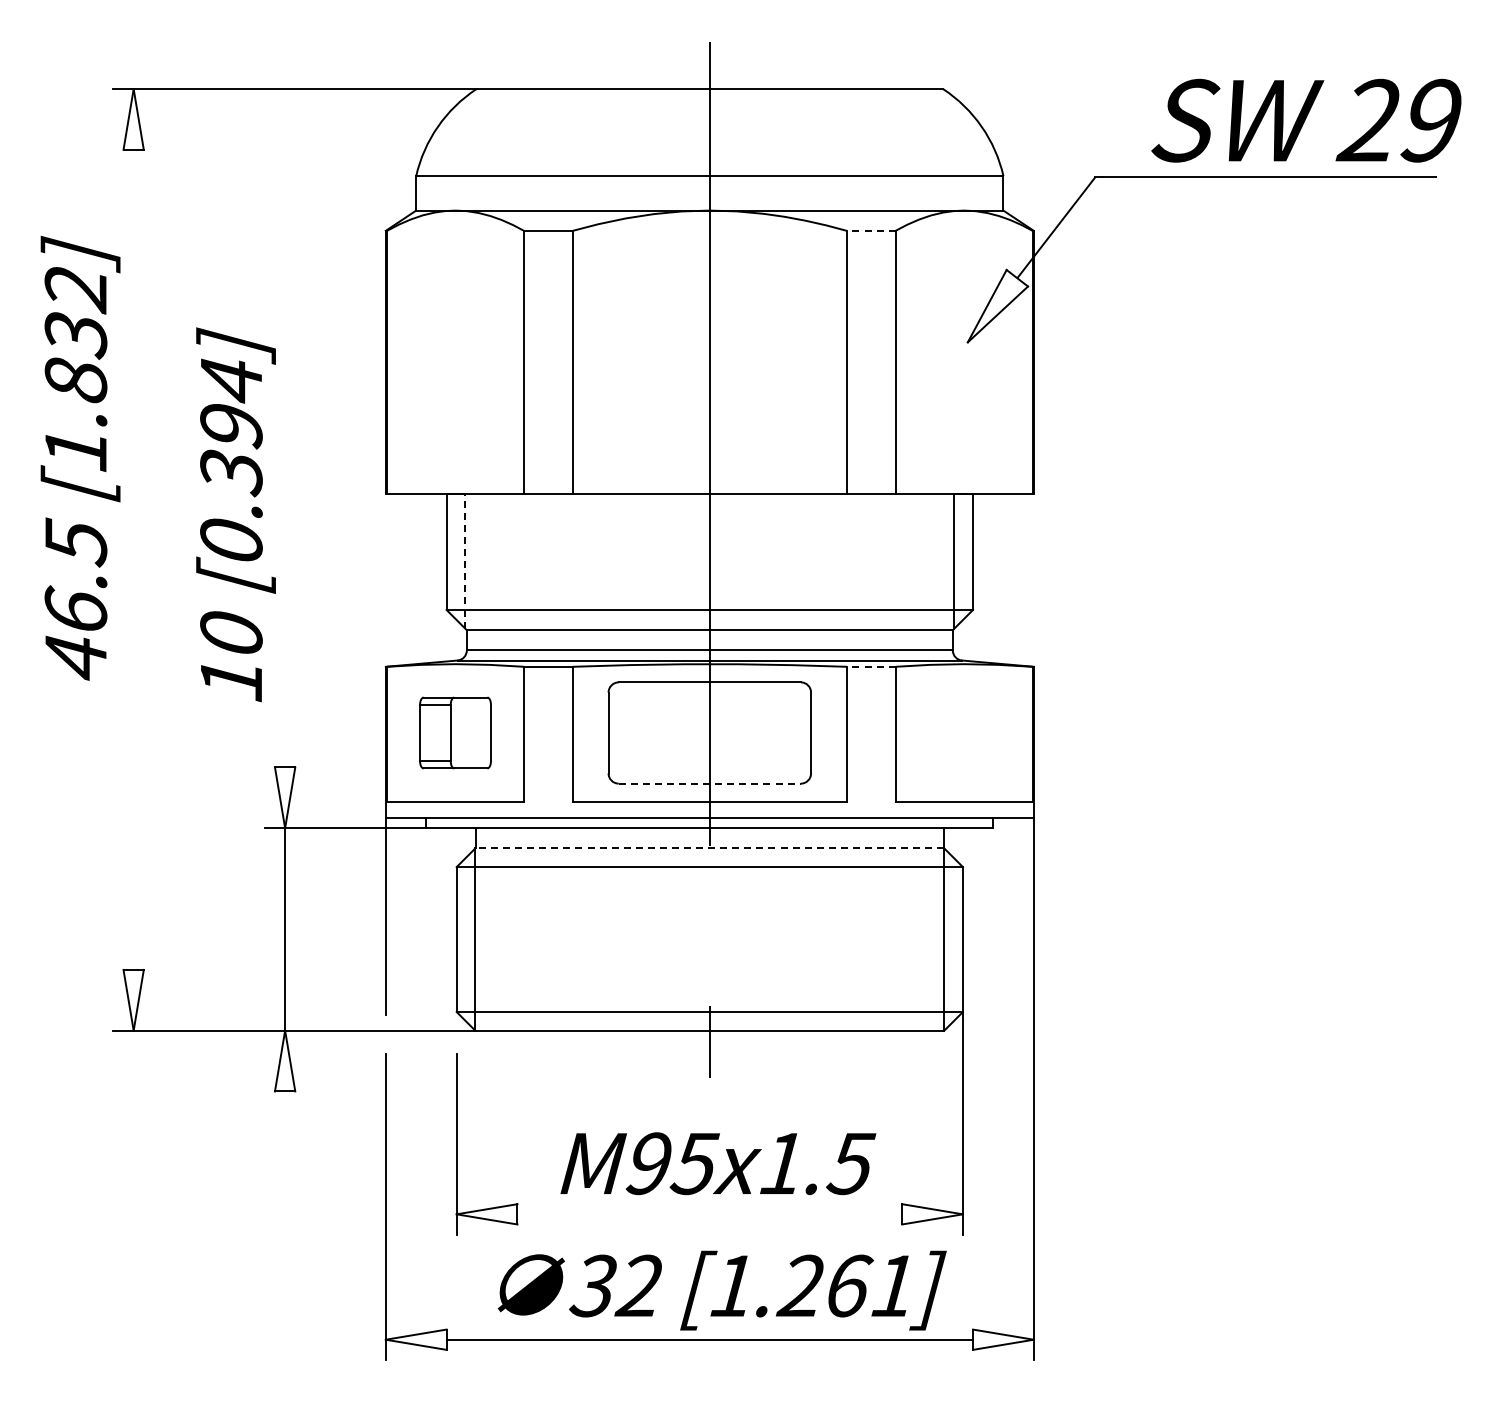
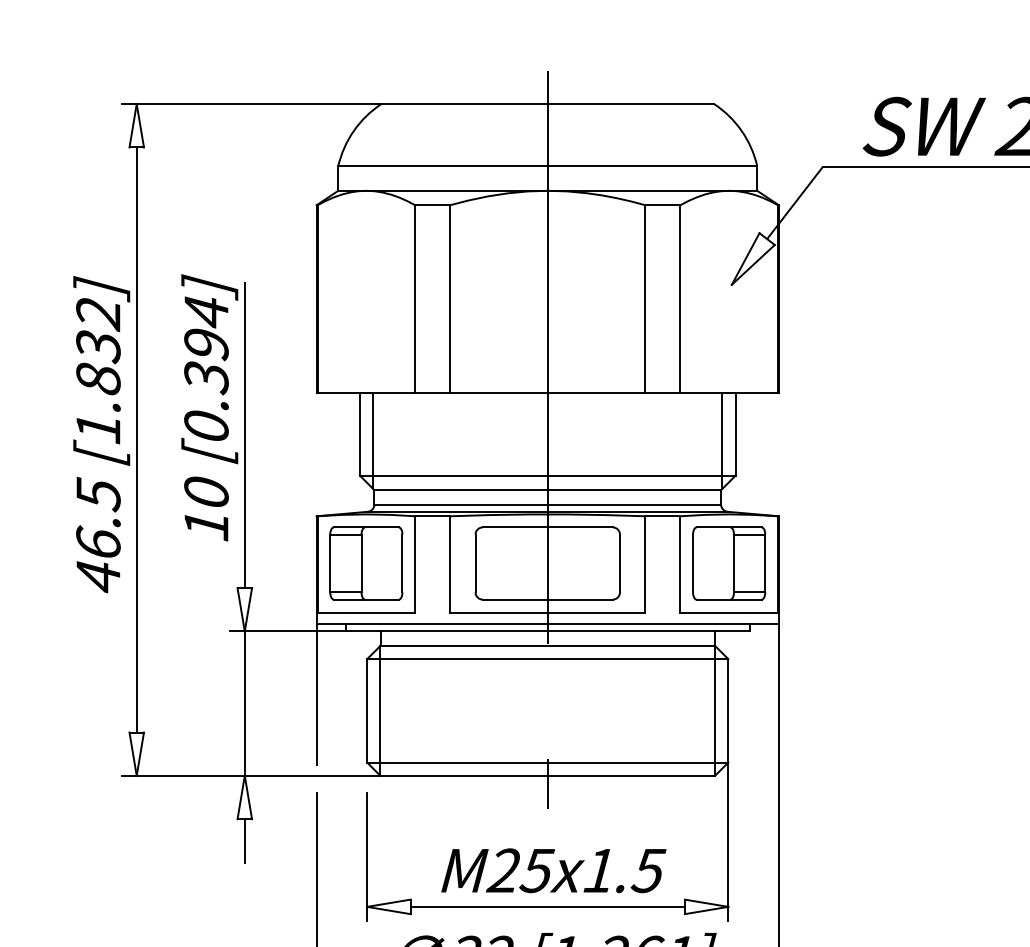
line: (870, 230) -> (662, 205), dashed -> solid
text: (80, 457) -> (101, 434), moved
line: (285, 553) -> (245, 435), added
line: (133, 559) -> (136, 439), added
line: (465, 560) -> (373, 440), dashed -> solid
line: (870, 666) -> (662, 516), dashed -> solid
part: (455, 732) -> (366, 563), size x1.43
part: (963, 732) -> (728, 563), added
line: (710, 783) -> (548, 599), dashed -> solid
line: (709, 848) -> (547, 645), dashed -> solid
line: (285, 1121) -> (245, 840), added
text: (647, 1163) -> (503, 870), M95x1.5 -> M25x1.5
line: (709, 1214) -> (547, 907), added

